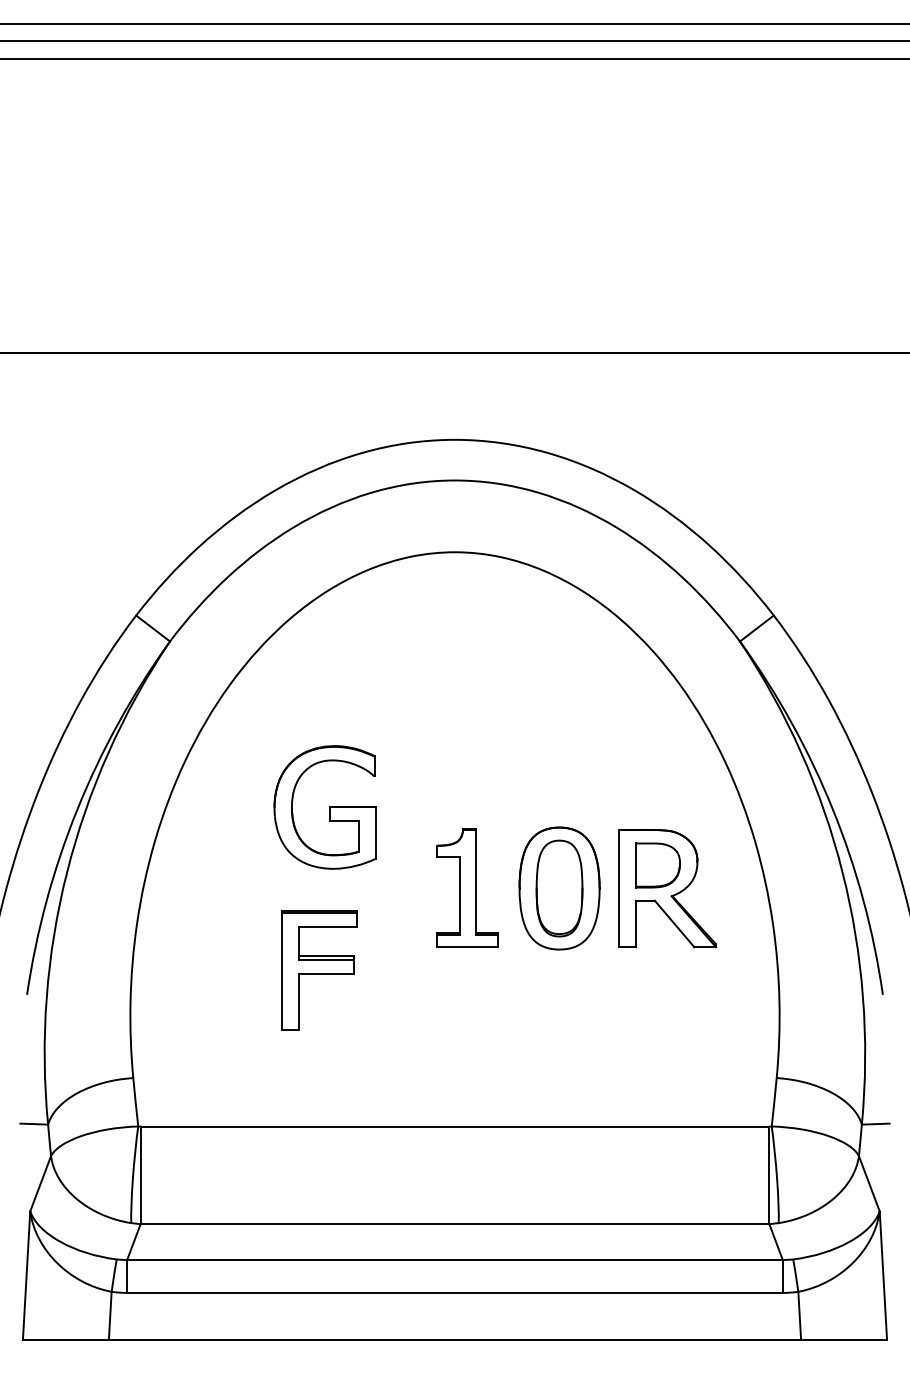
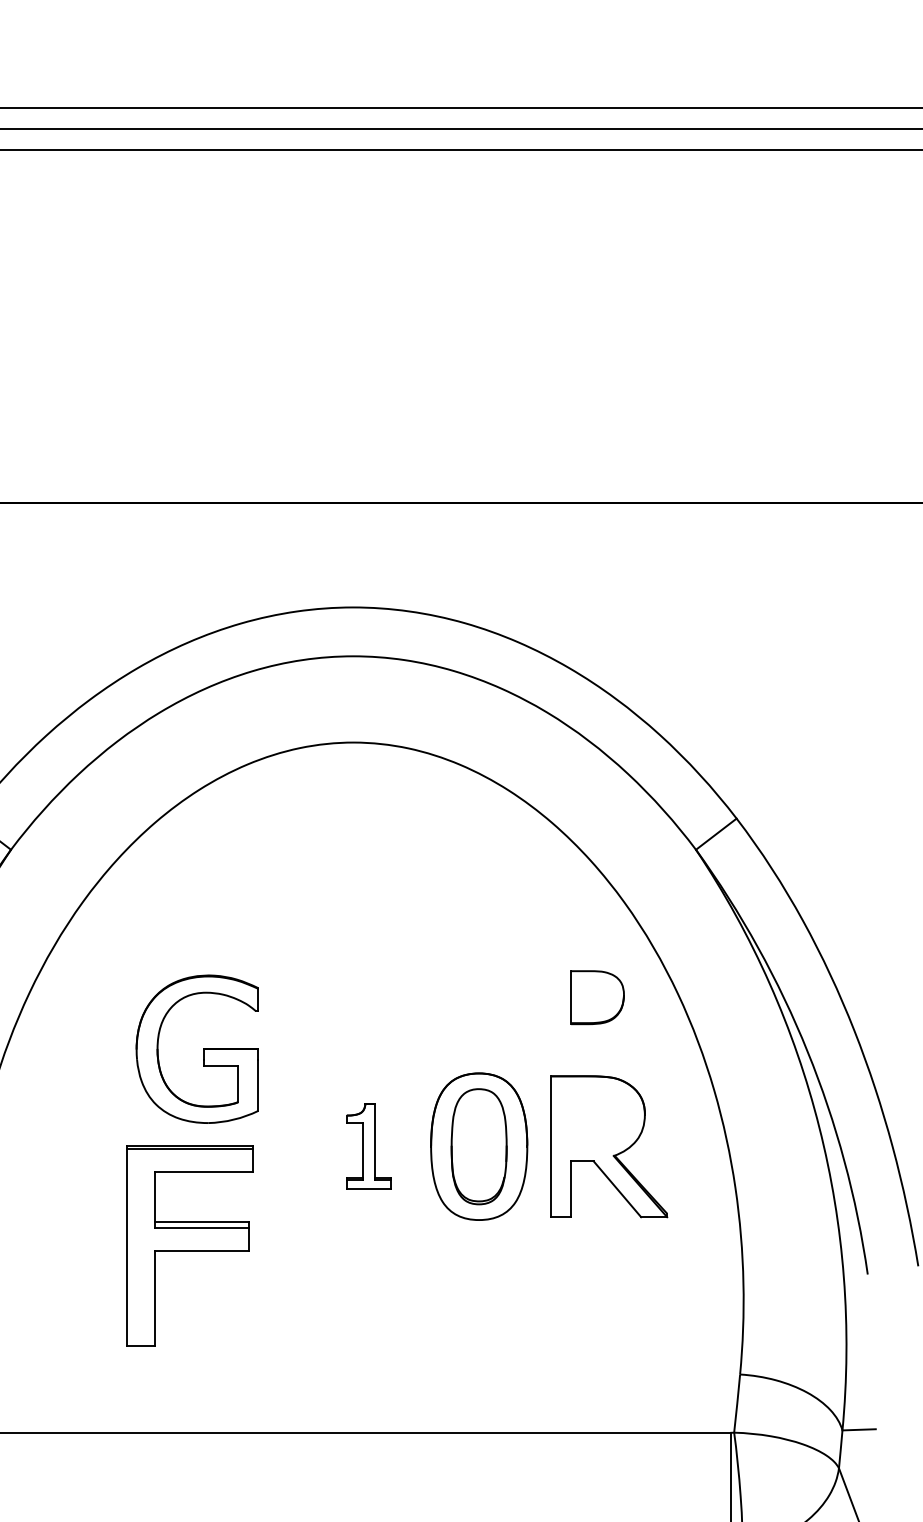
part: (657, 865) -> (596, 997), moved
part: (467, 887) -> (368, 1145), size x0.6
part: (319, 970) -> (190, 1245), size x1.4

